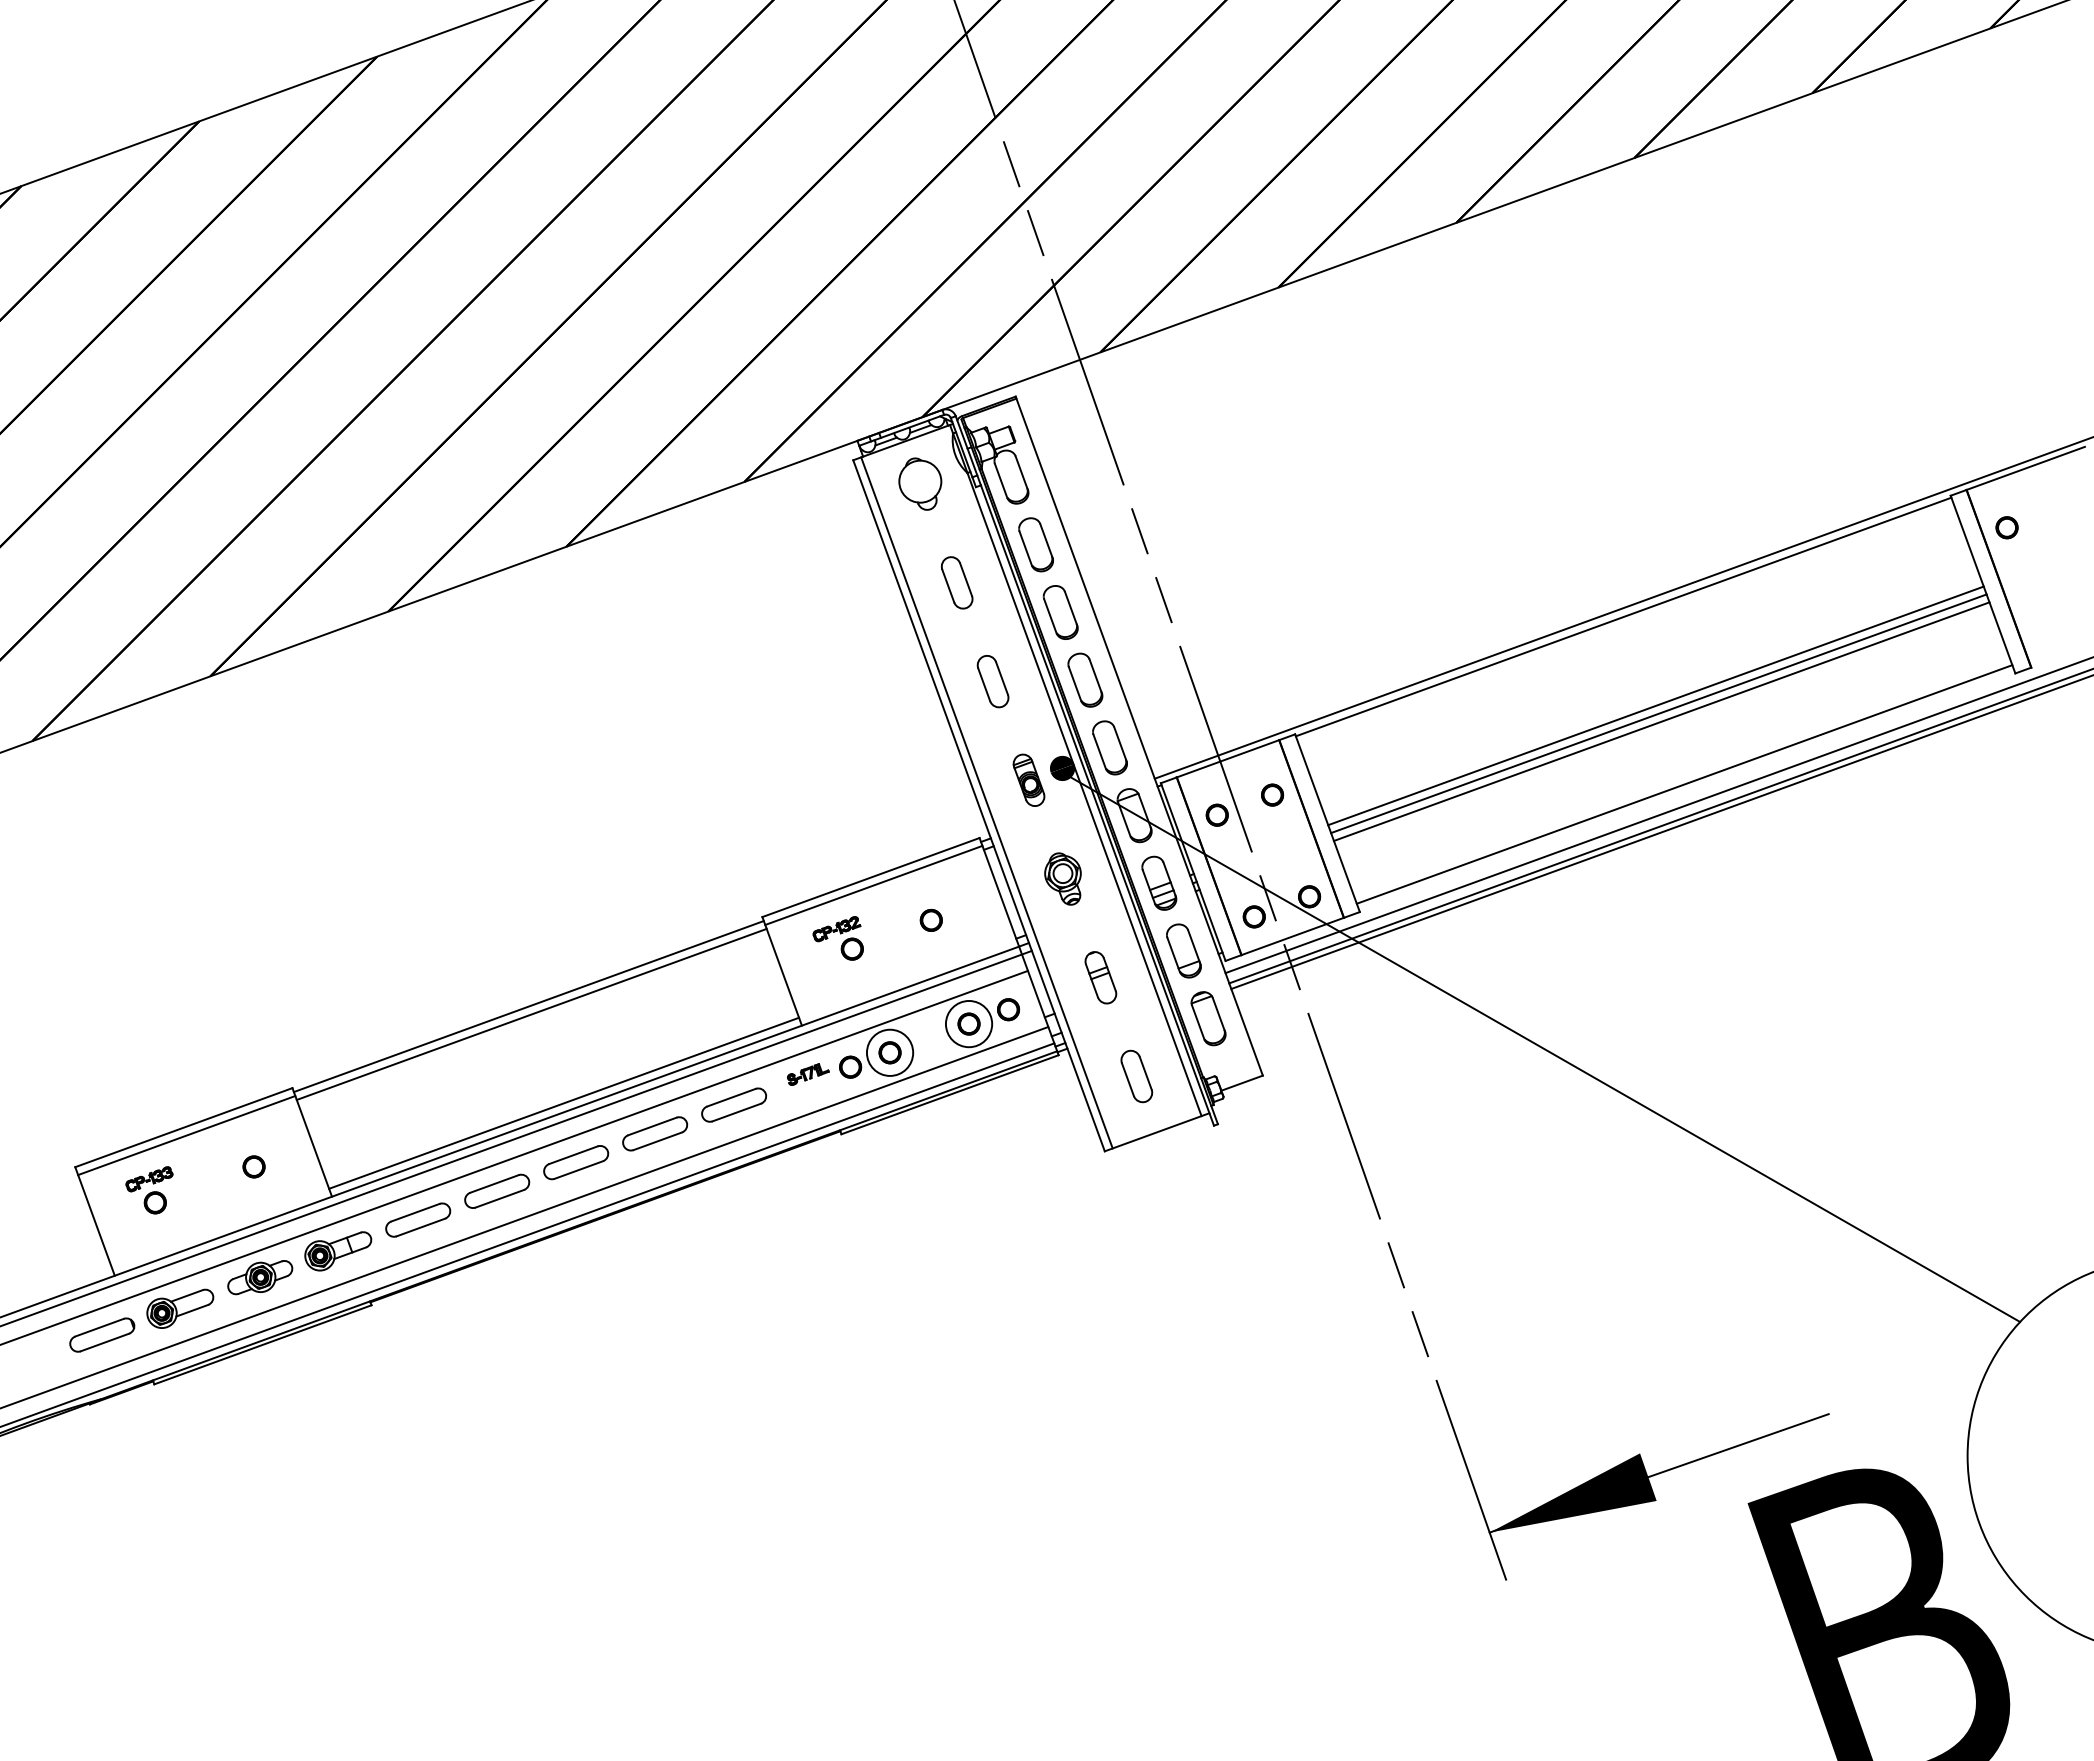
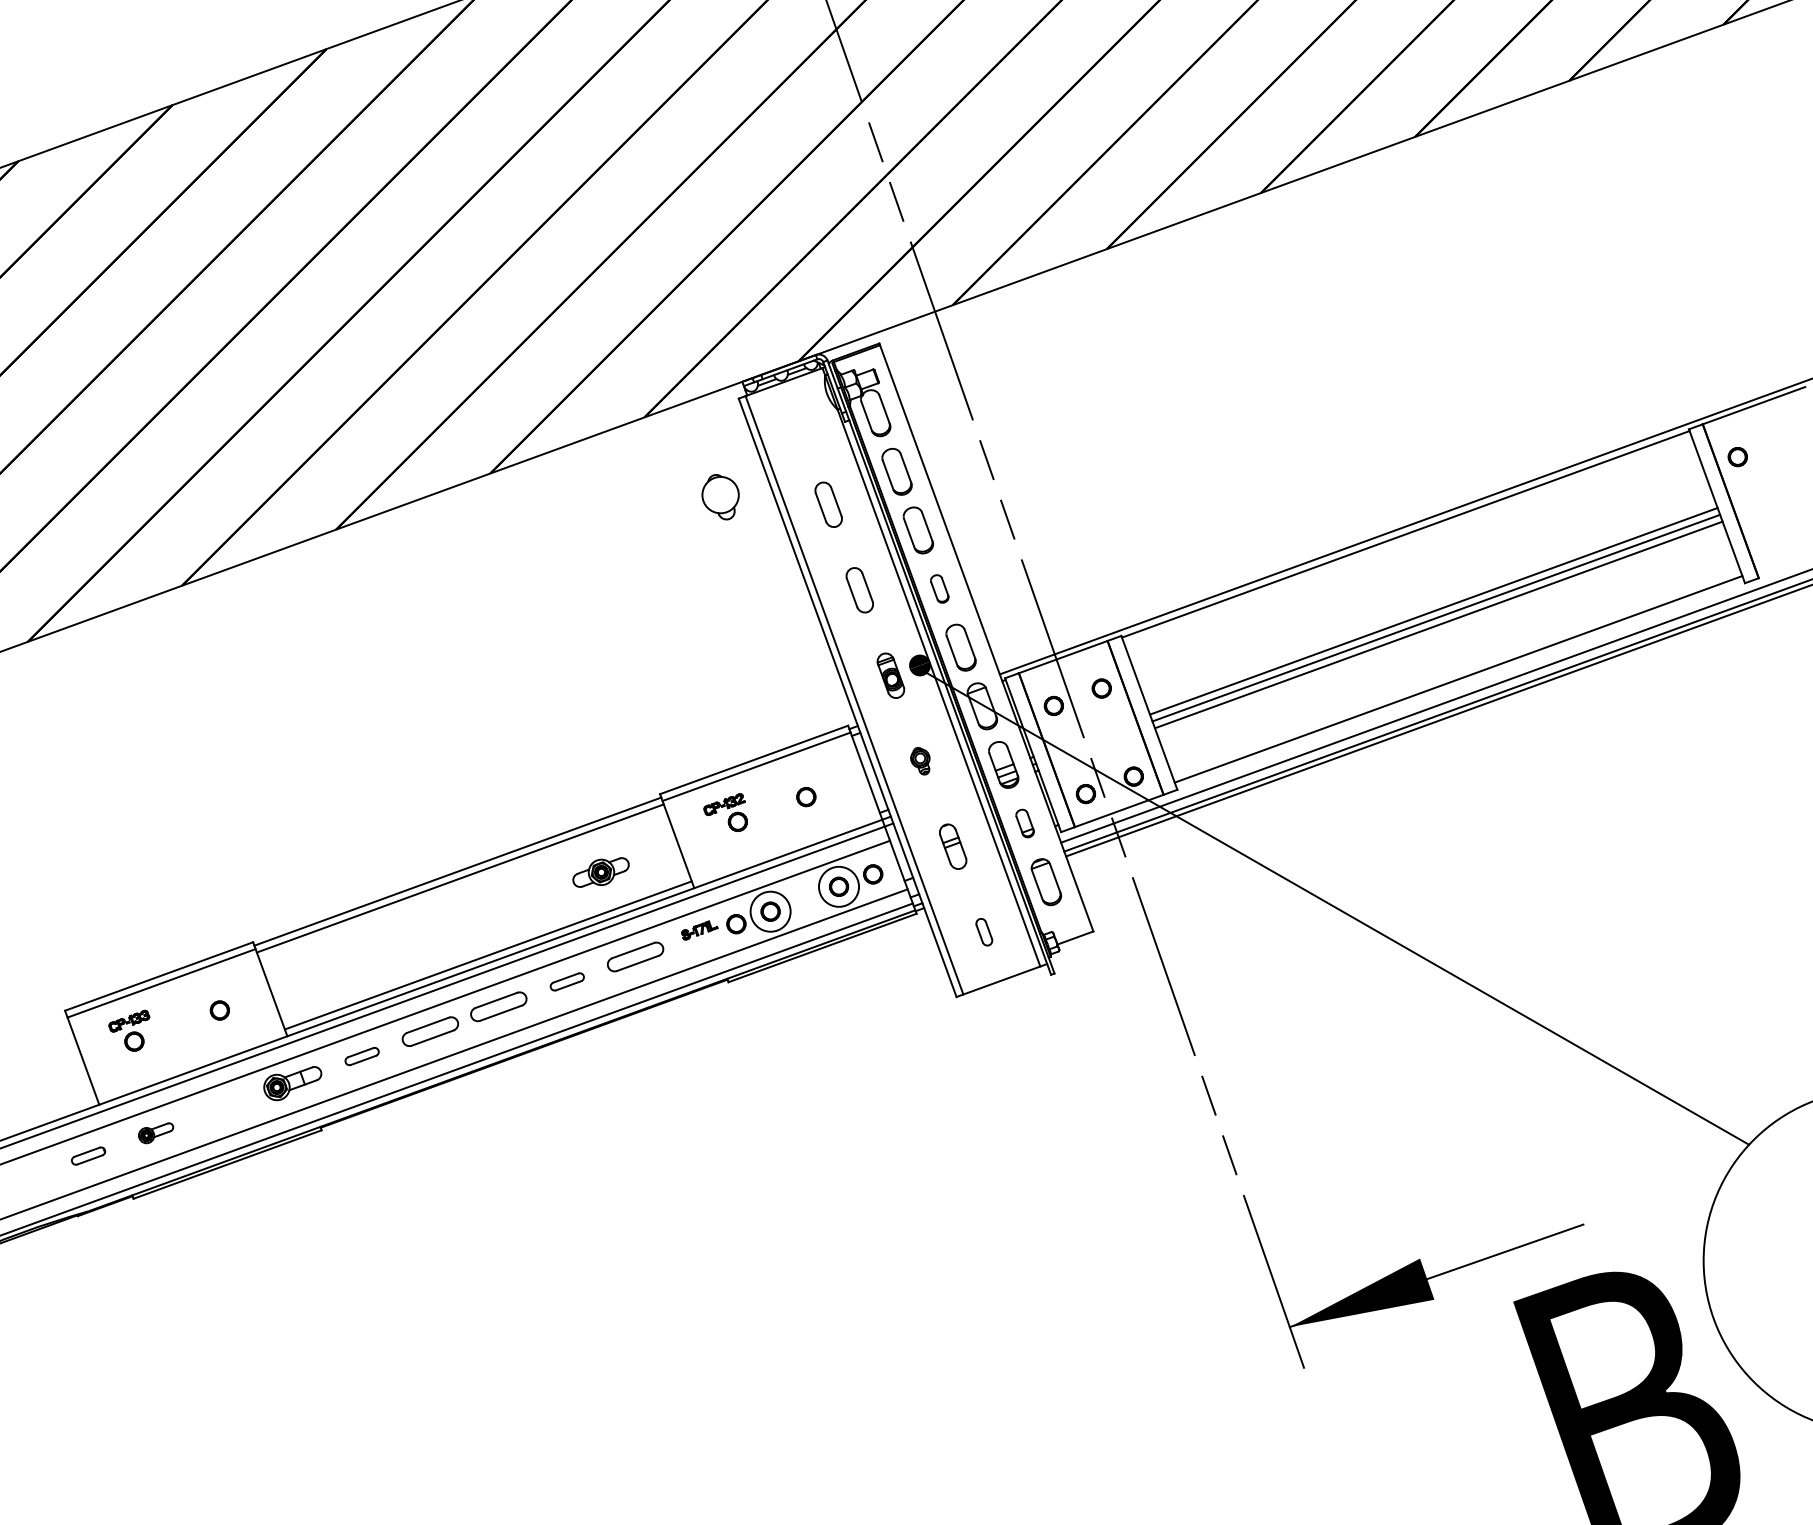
part: (920, 483) -> (720, 496), moved
part: (1085, 679) -> (939, 588), size x0.6
part: (1062, 878) -> (919, 760), size x0.6
part: (1183, 950) -> (1024, 823), size x0.6
part: (1136, 1076) -> (983, 932), size x0.6
part: (655, 1133) -> (567, 981), size x0.6
part: (418, 1219) -> (362, 1056), size x0.6
part: (260, 1277) -> (601, 872), moved
part: (180, 1308) -> (156, 1133), size x0.6
part: (102, 1334) -> (88, 1155), size x0.6

